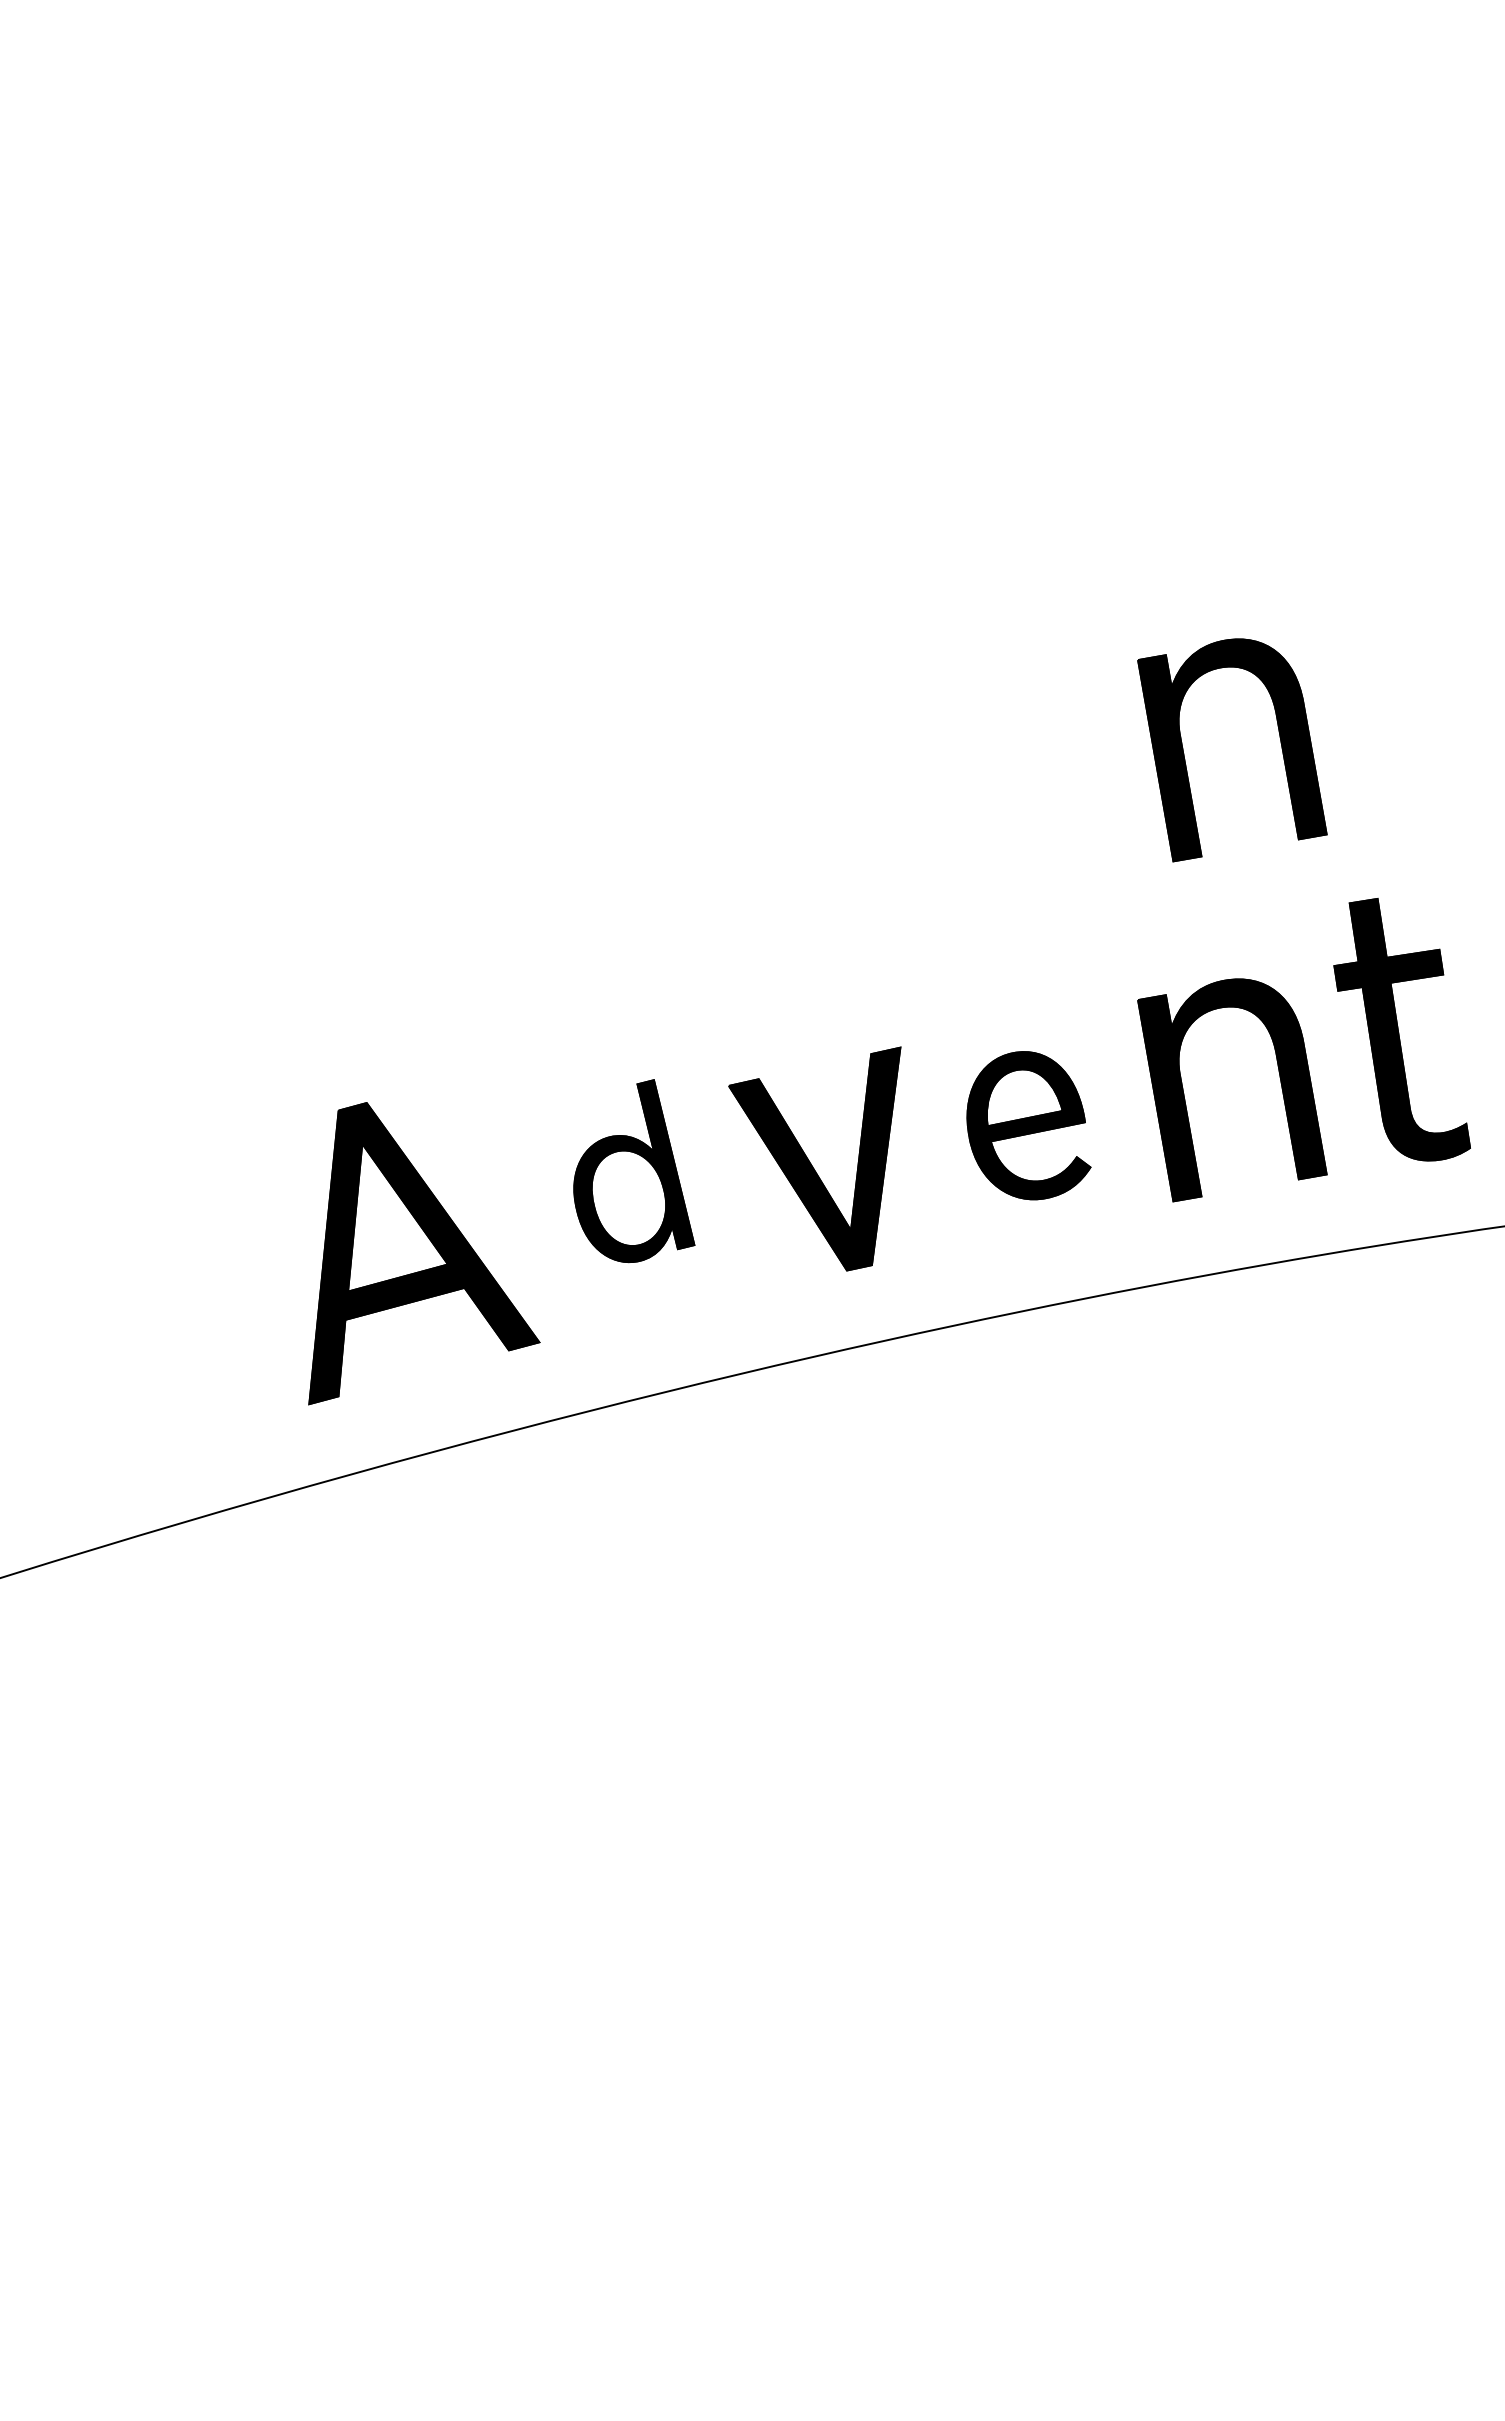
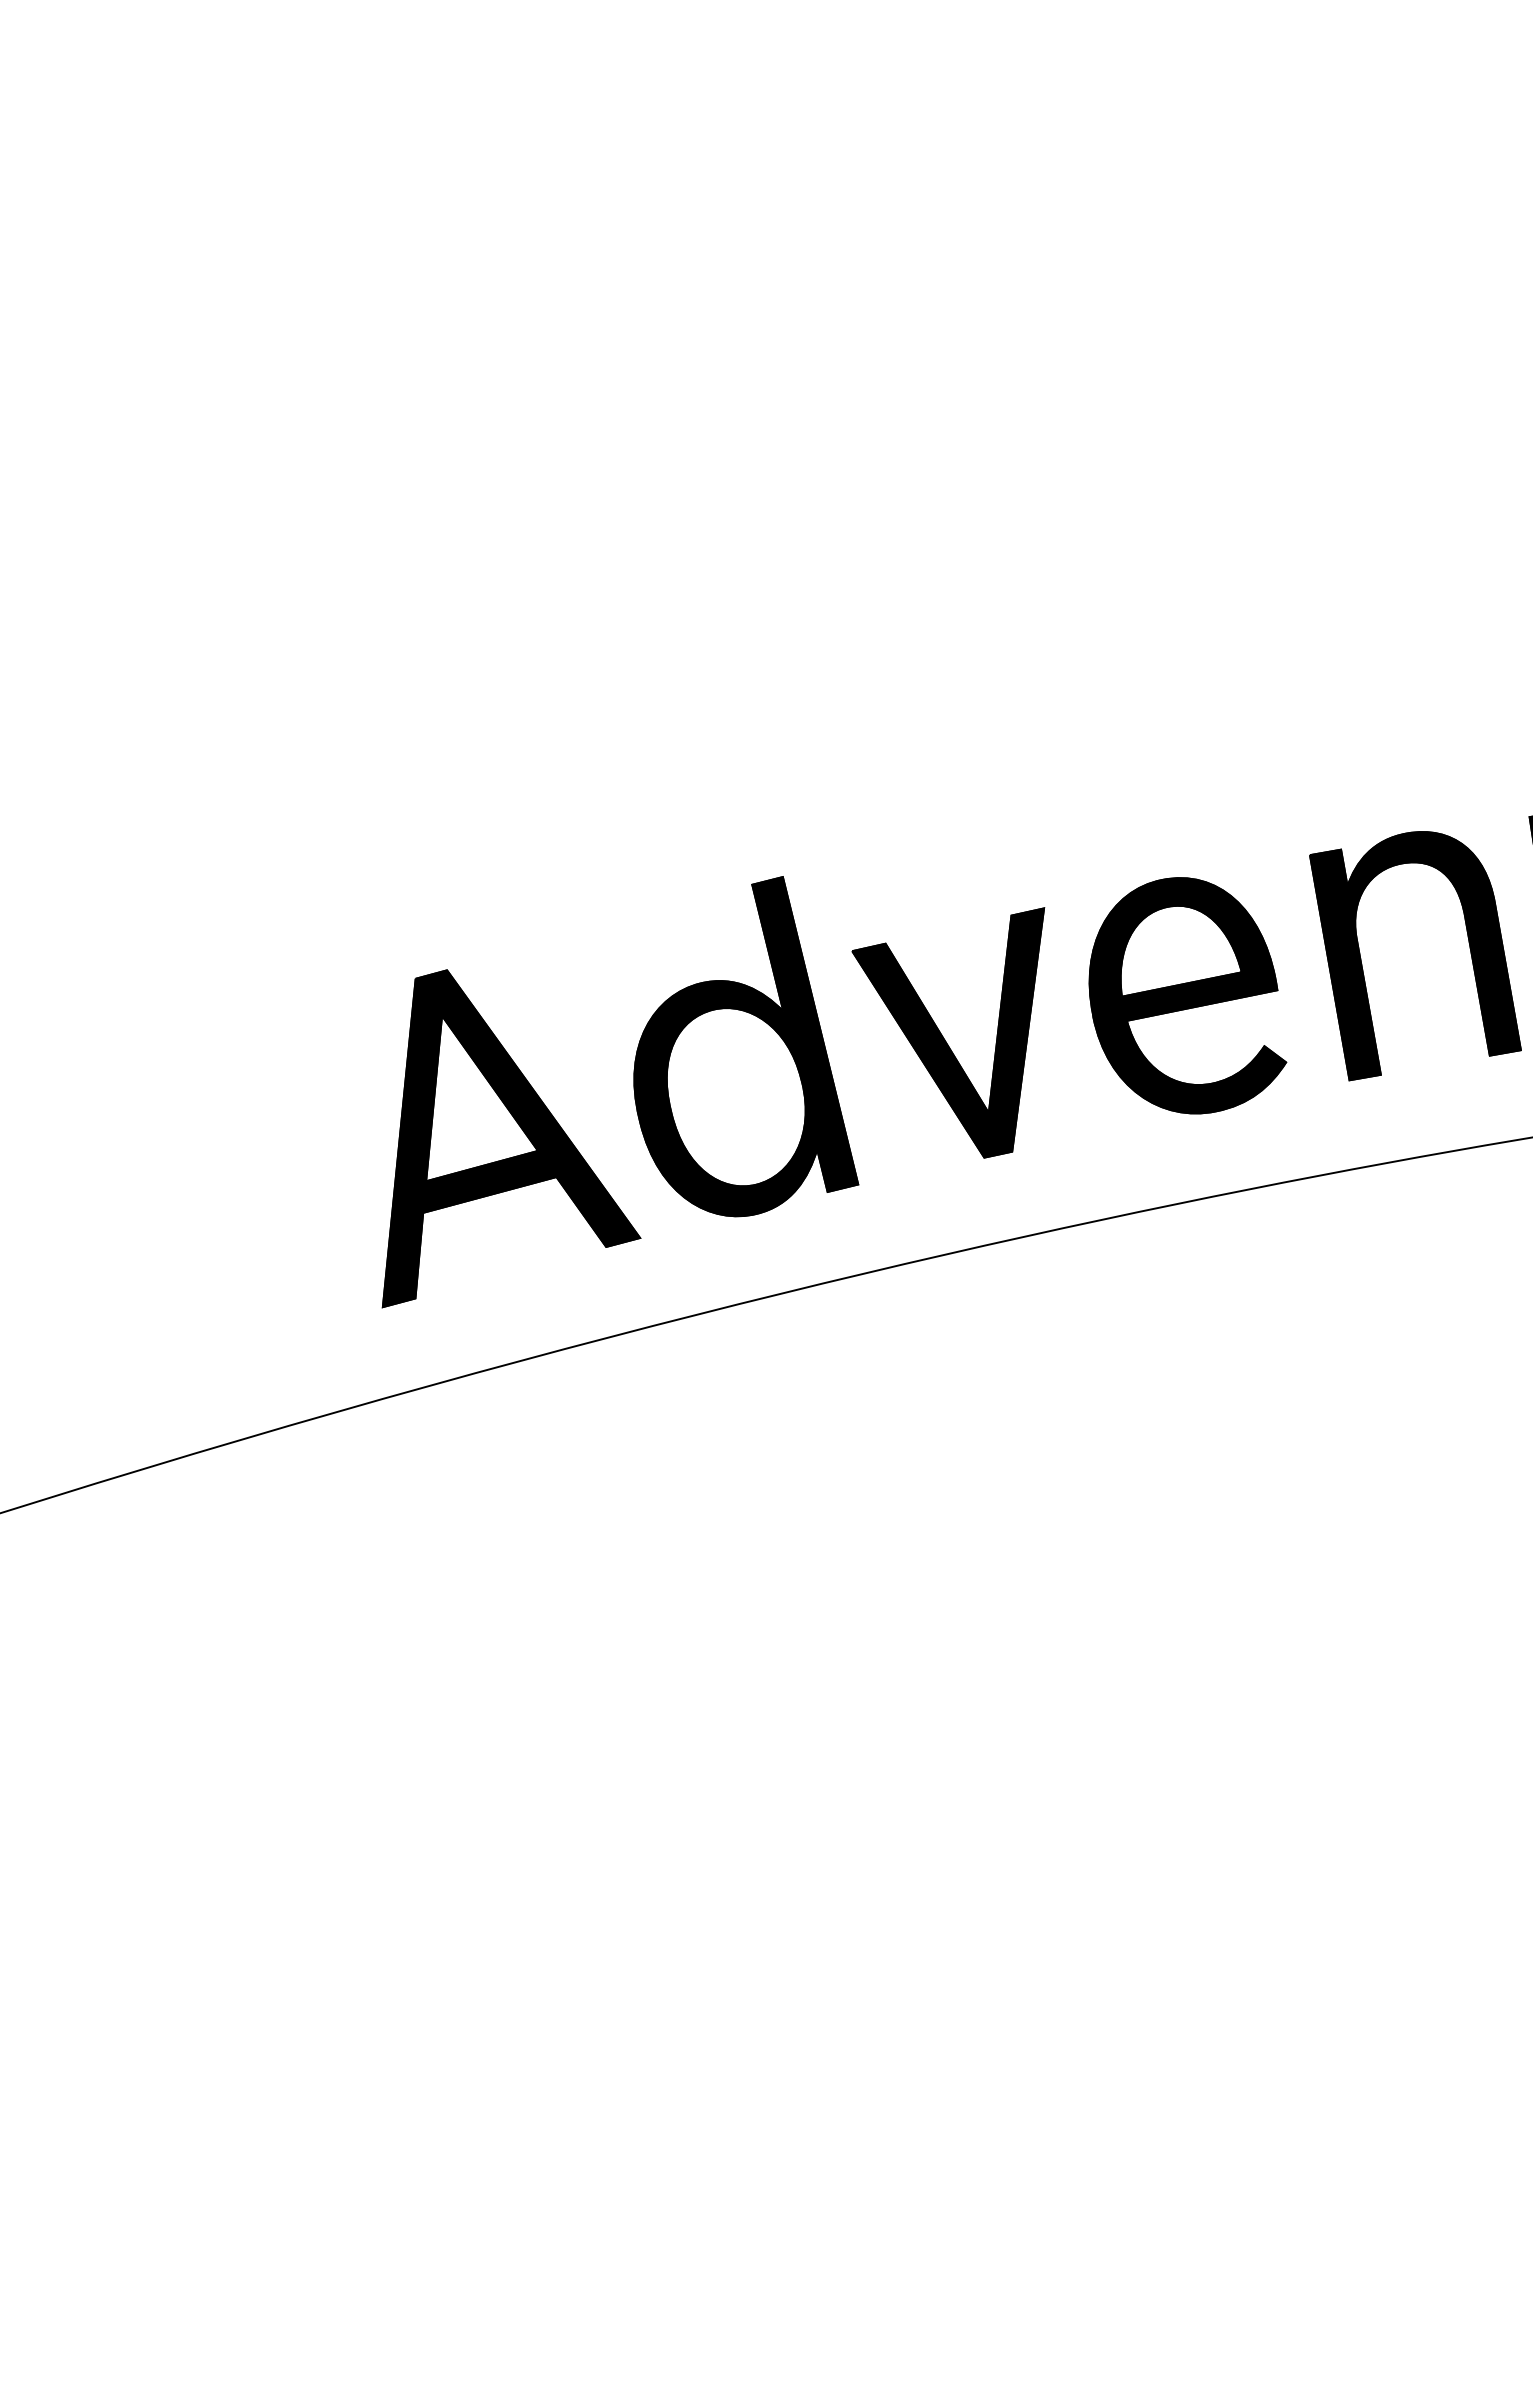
part: (1185, 759) -> (1363, 586), removed
part: (1028, 1125) -> (1187, 995), size x1.43
part: (634, 1170) -> (746, 1045), size x1.67

